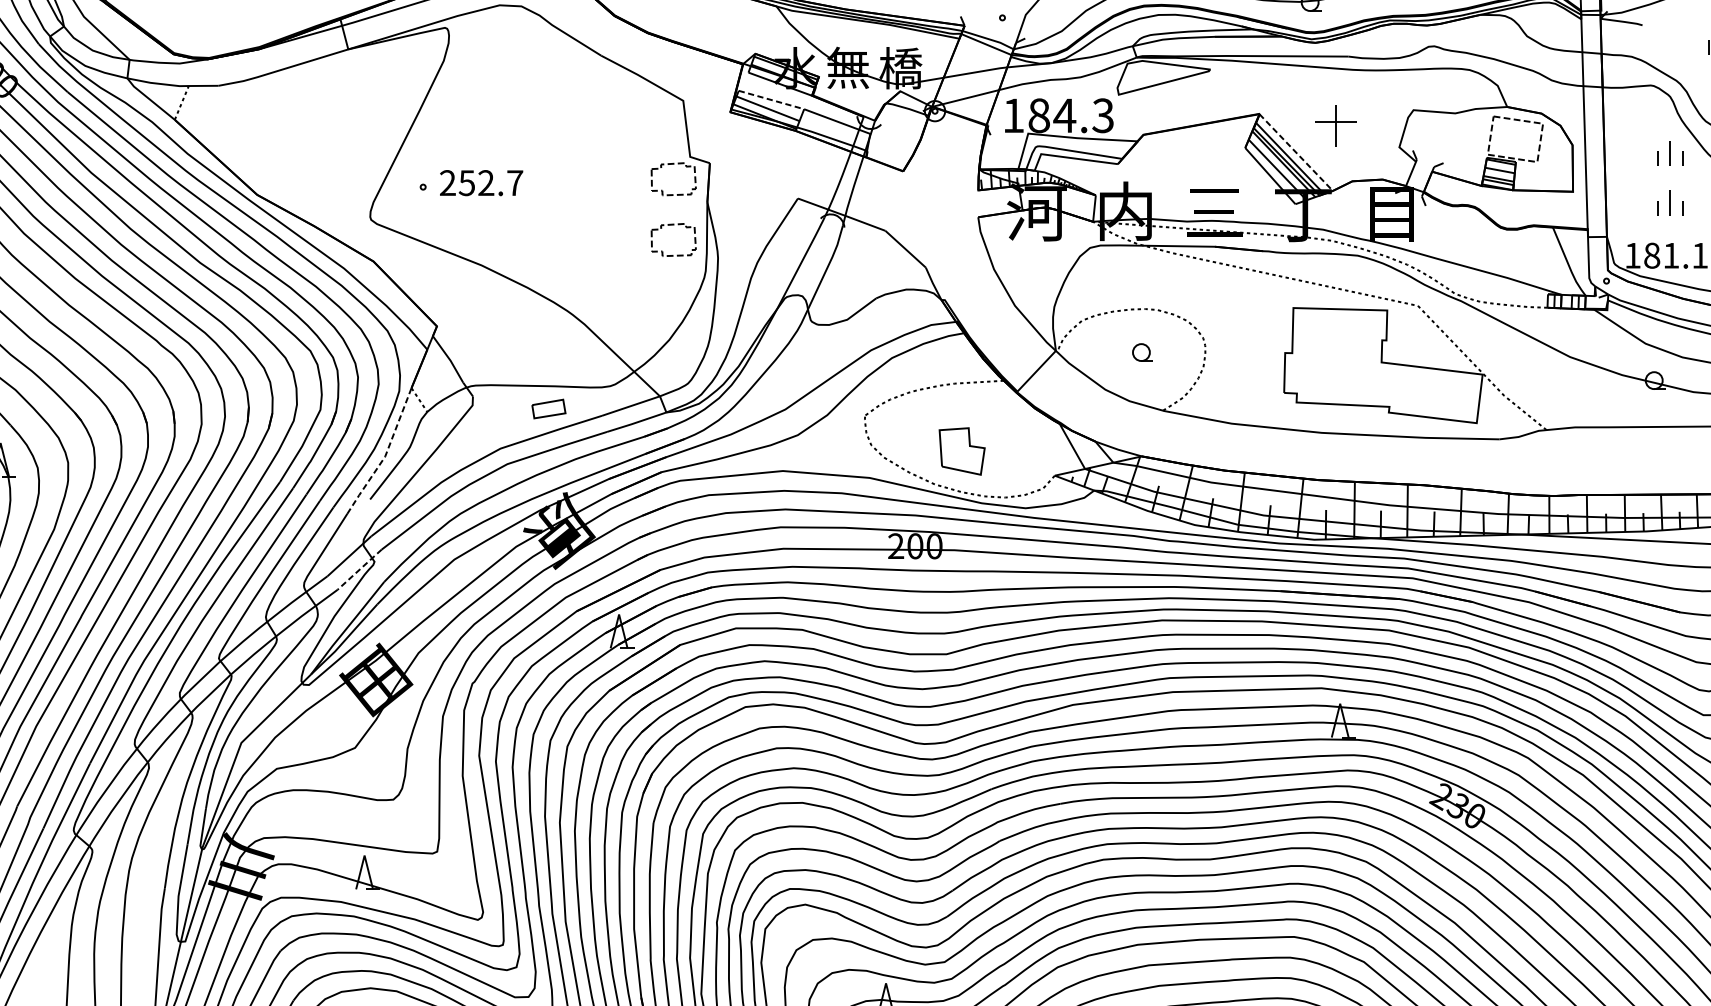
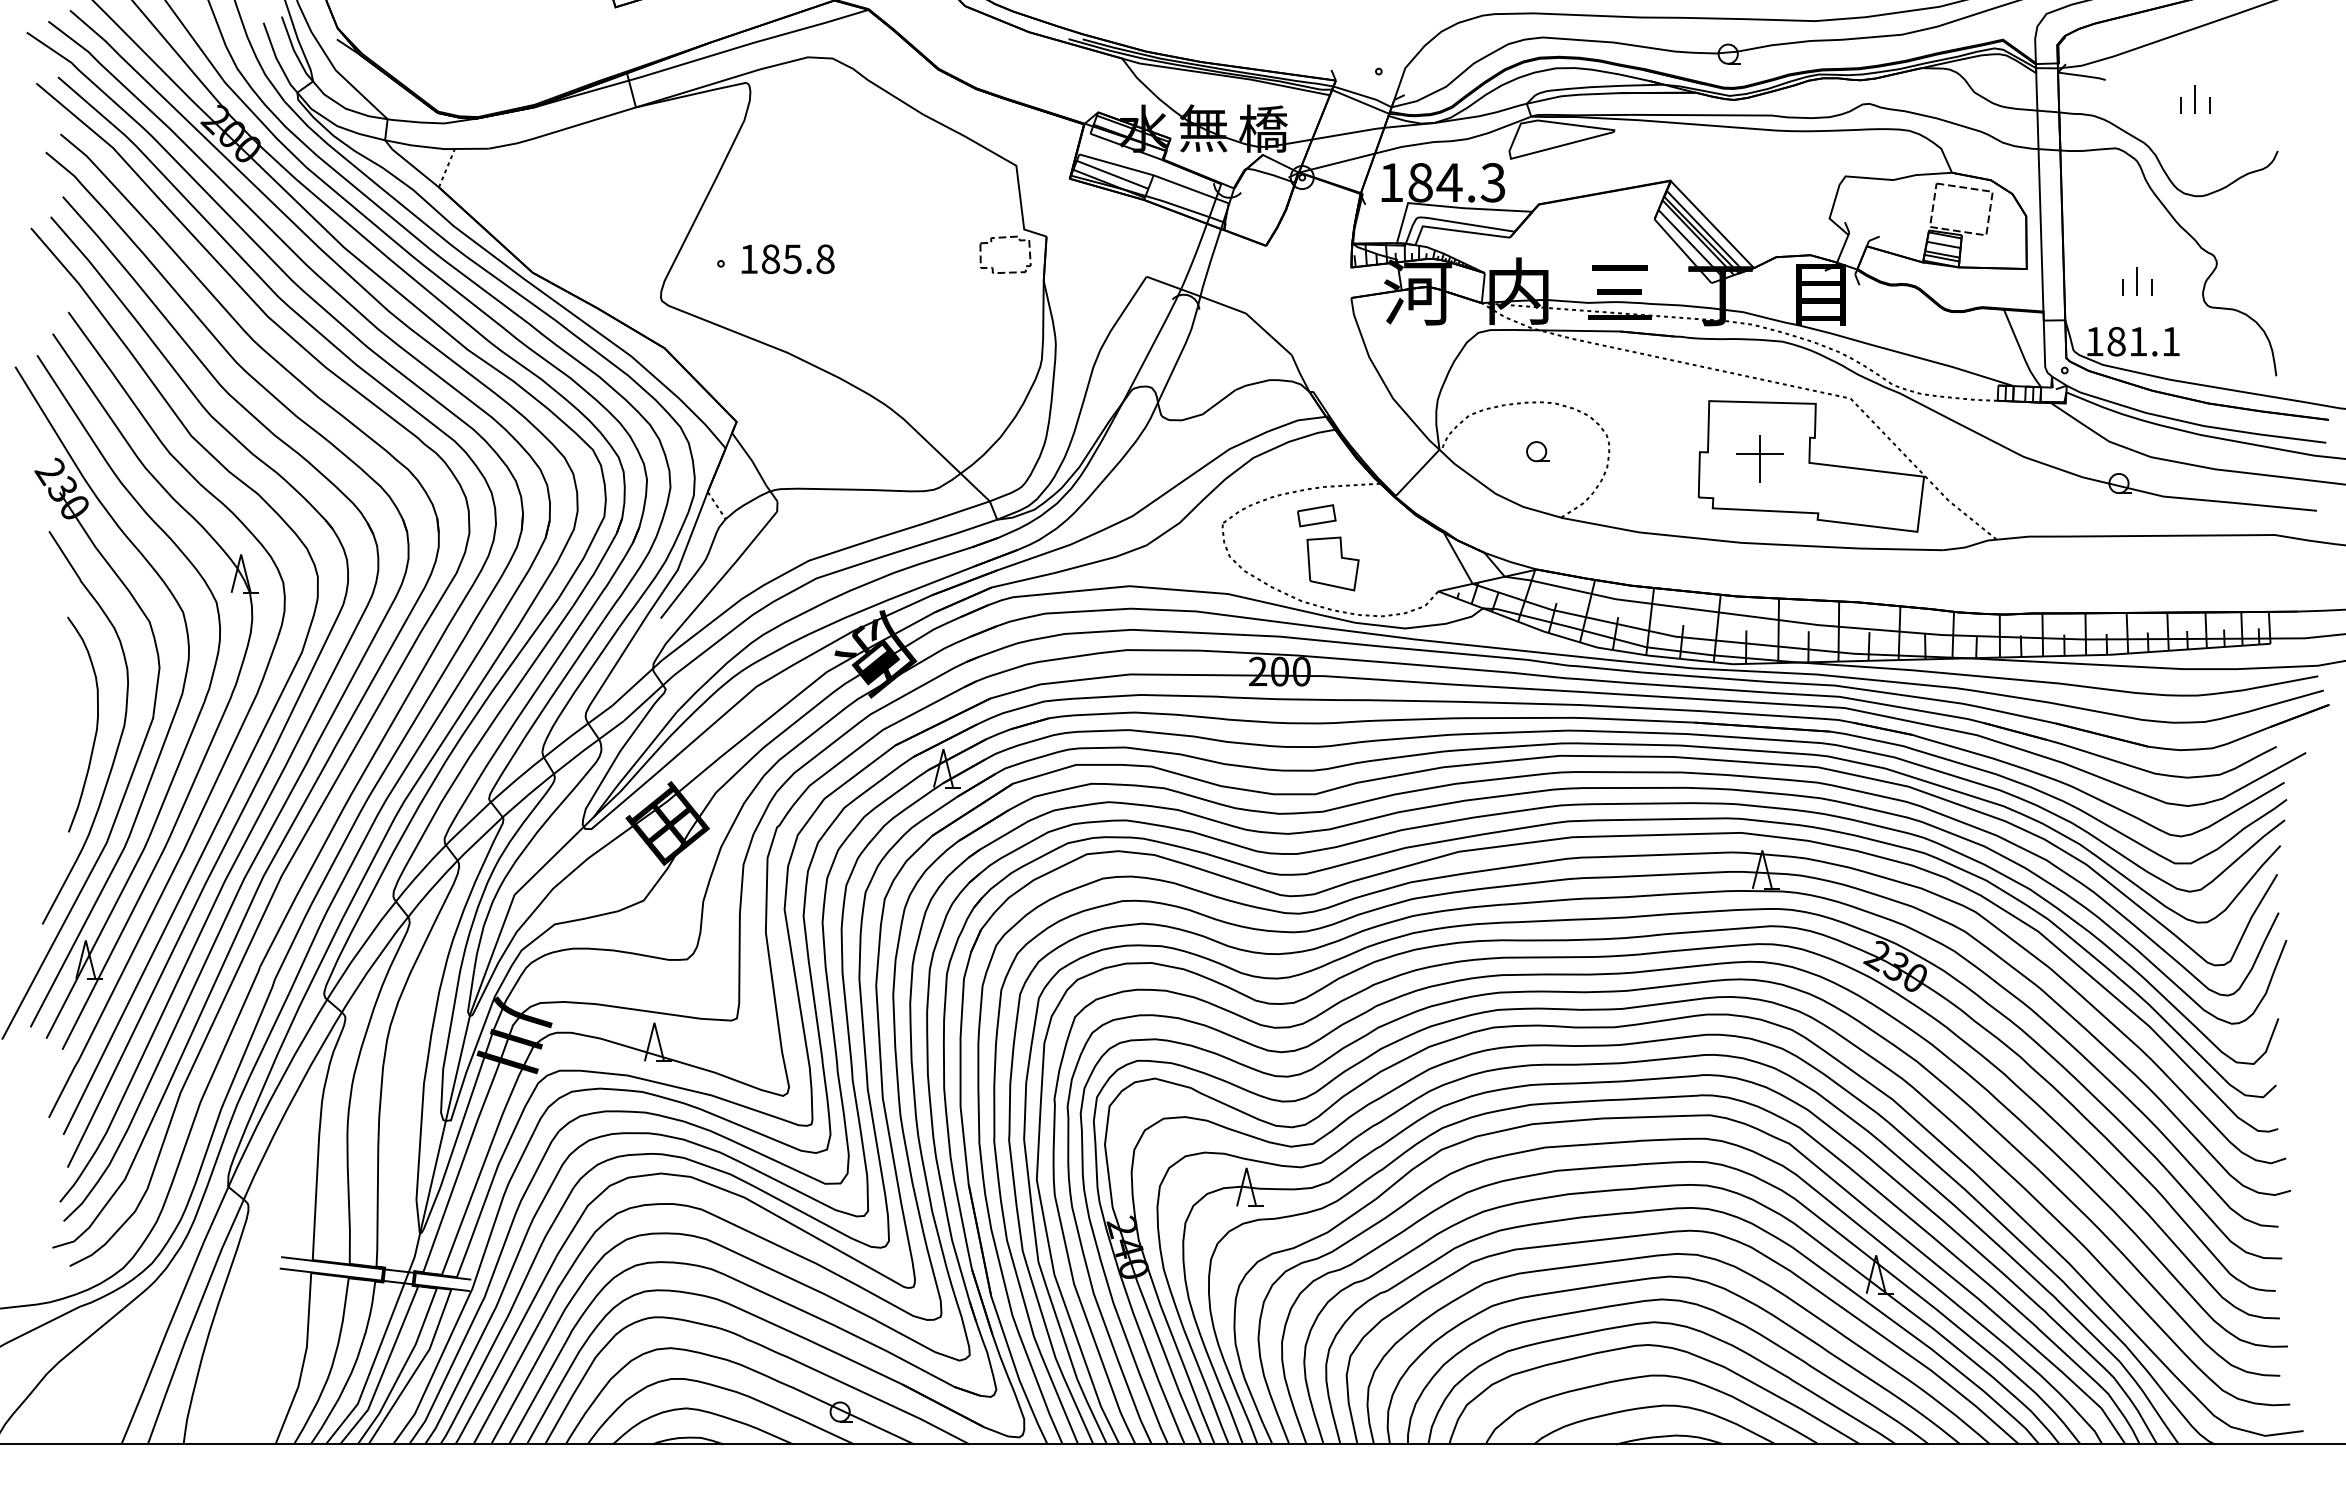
line: (771, 99) -> (1116, 164), dashed -> solid
part: (1335, 126) -> (1759, 458), moved
line: (1296, 152) -> (1712, 224), dashed -> solid
part: (1670, 153) -> (2137, 225), removed
text: (481, 183) -> (787, 259), 252.7 -> 185.8
part: (673, 225) -> (1005, 307), removed
part: (548, 408) -> (1316, 515), moved
line: (385, 455) -> (678, 568), dashed -> solid
line: (360, 569) -> (649, 697), dashed -> solid

